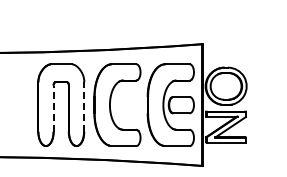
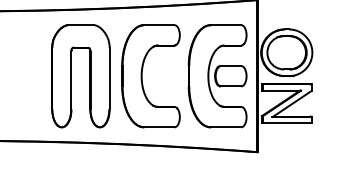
line: (84, 107) -> (109, 79), dashed -> solid
line: (53, 108) -> (71, 80), dashed -> solid

